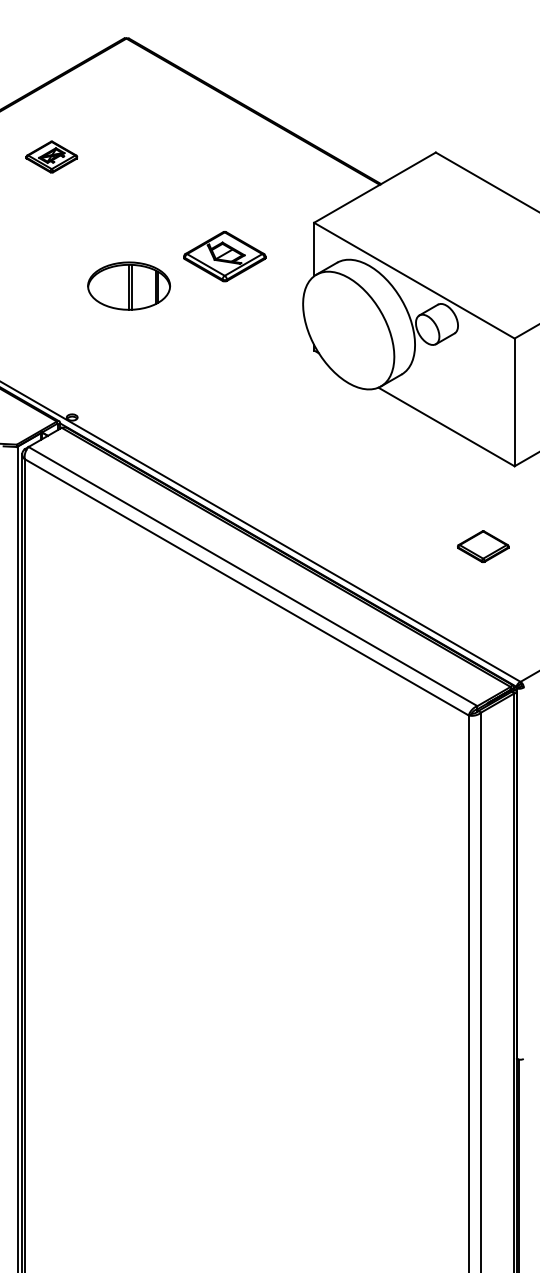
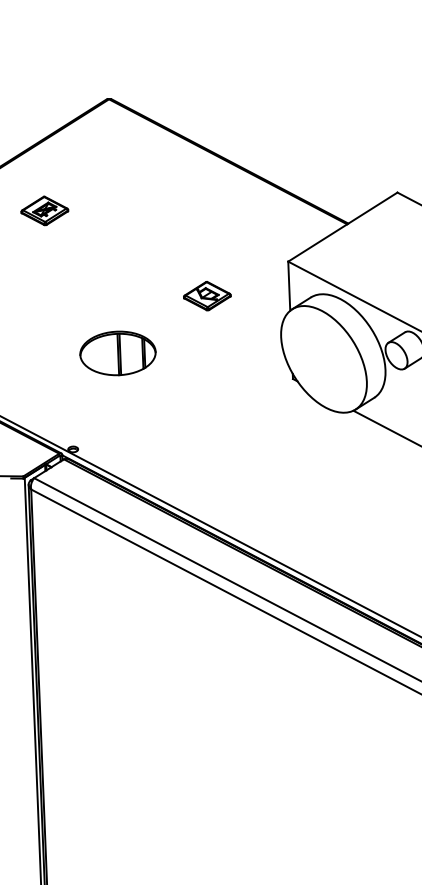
part: (224, 256) -> (207, 295), size x0.62
part: (128, 285) -> (117, 352), moved

